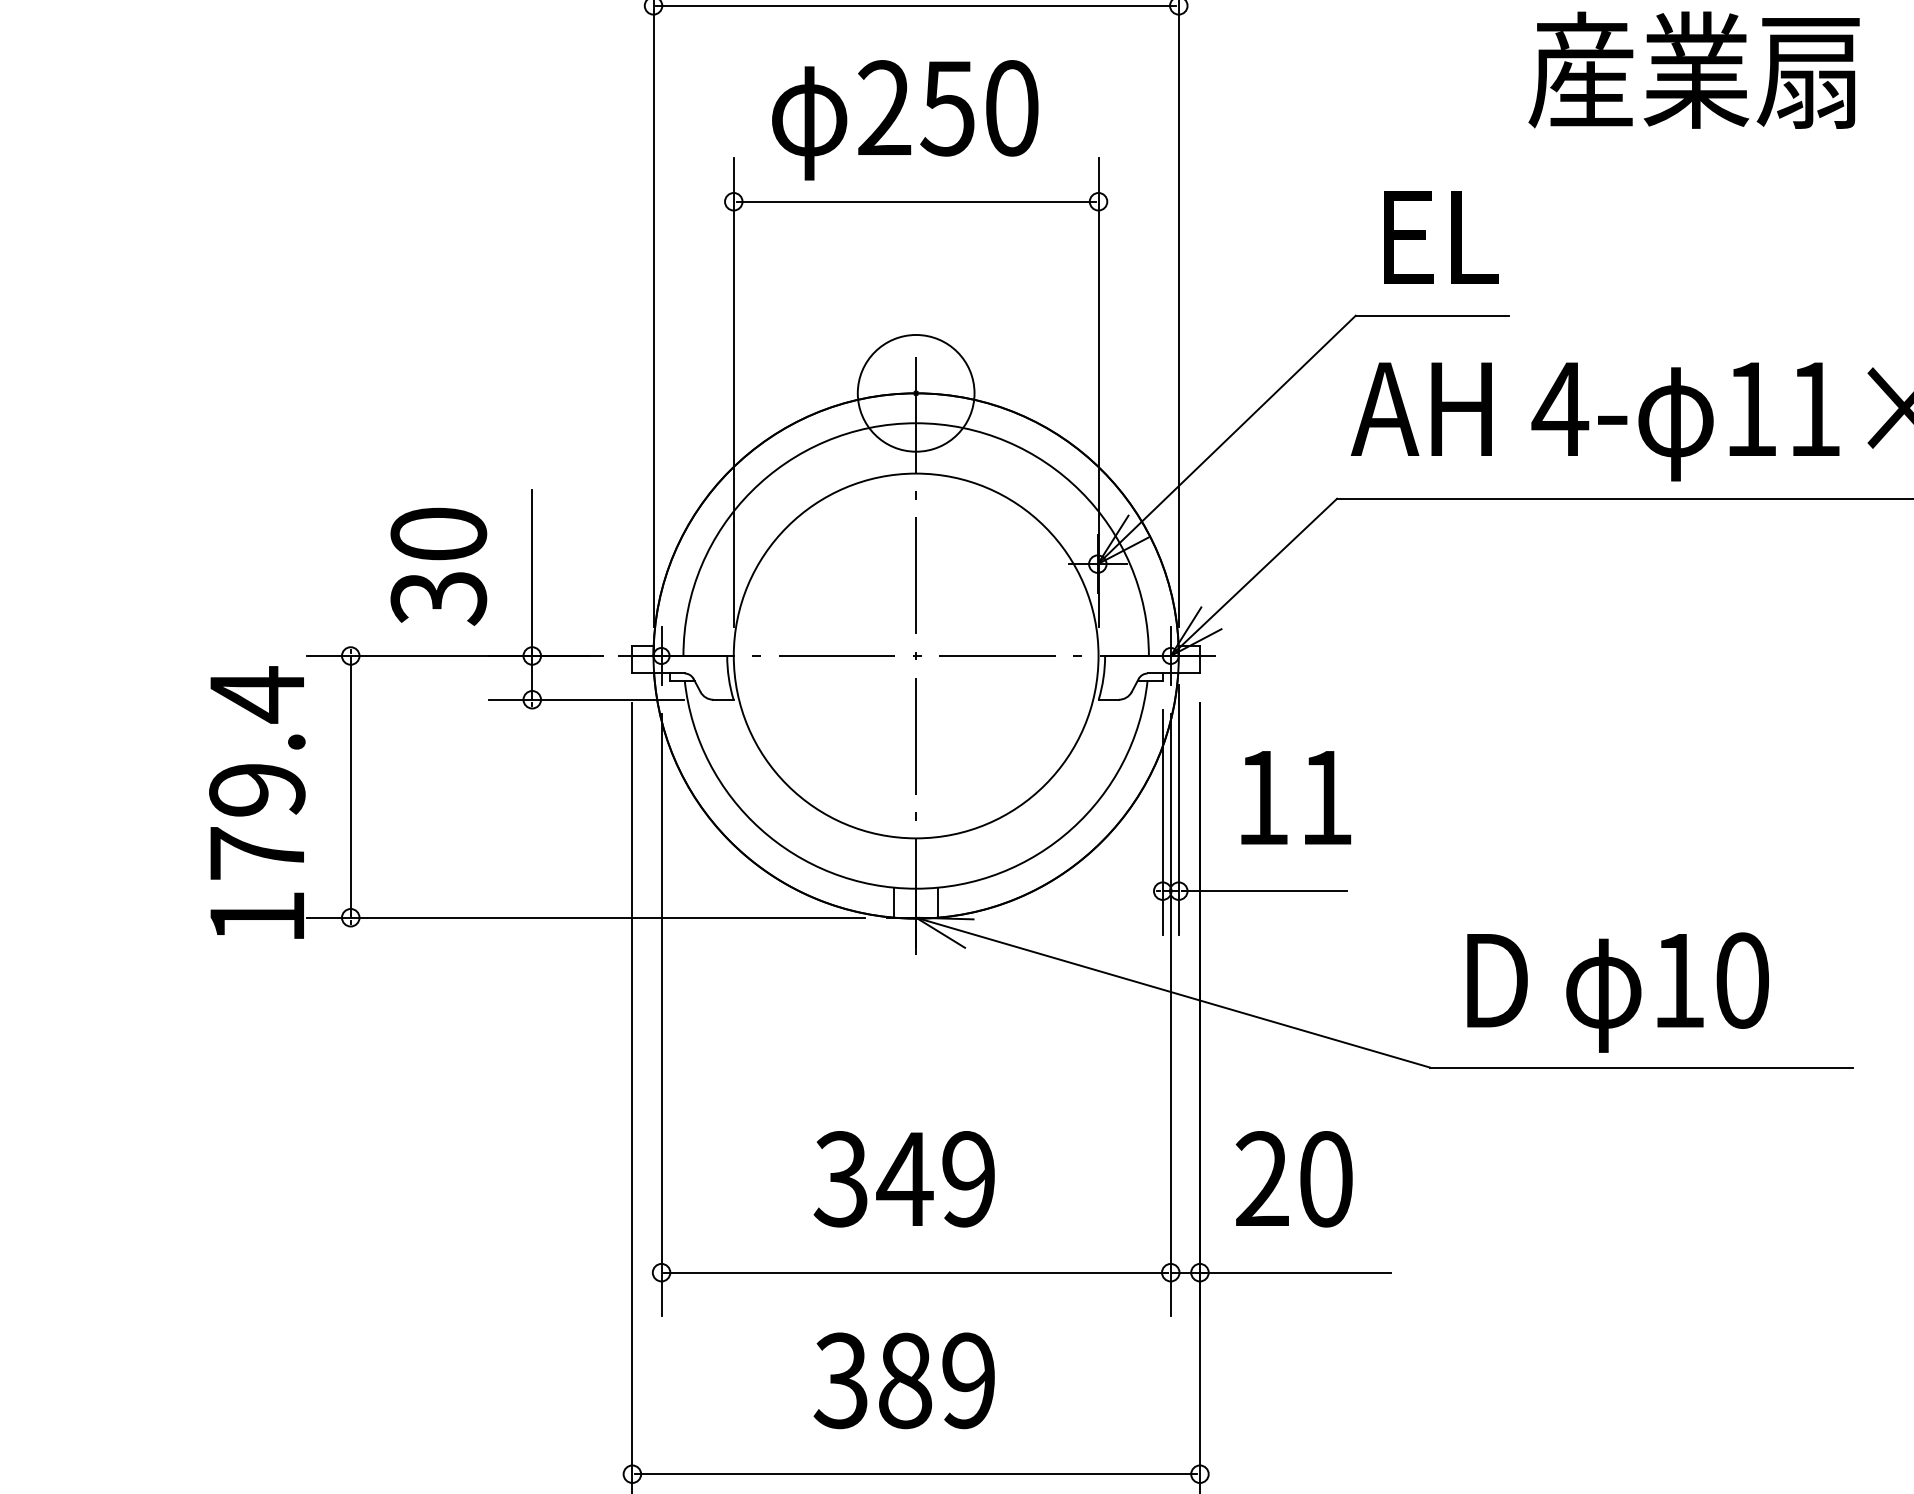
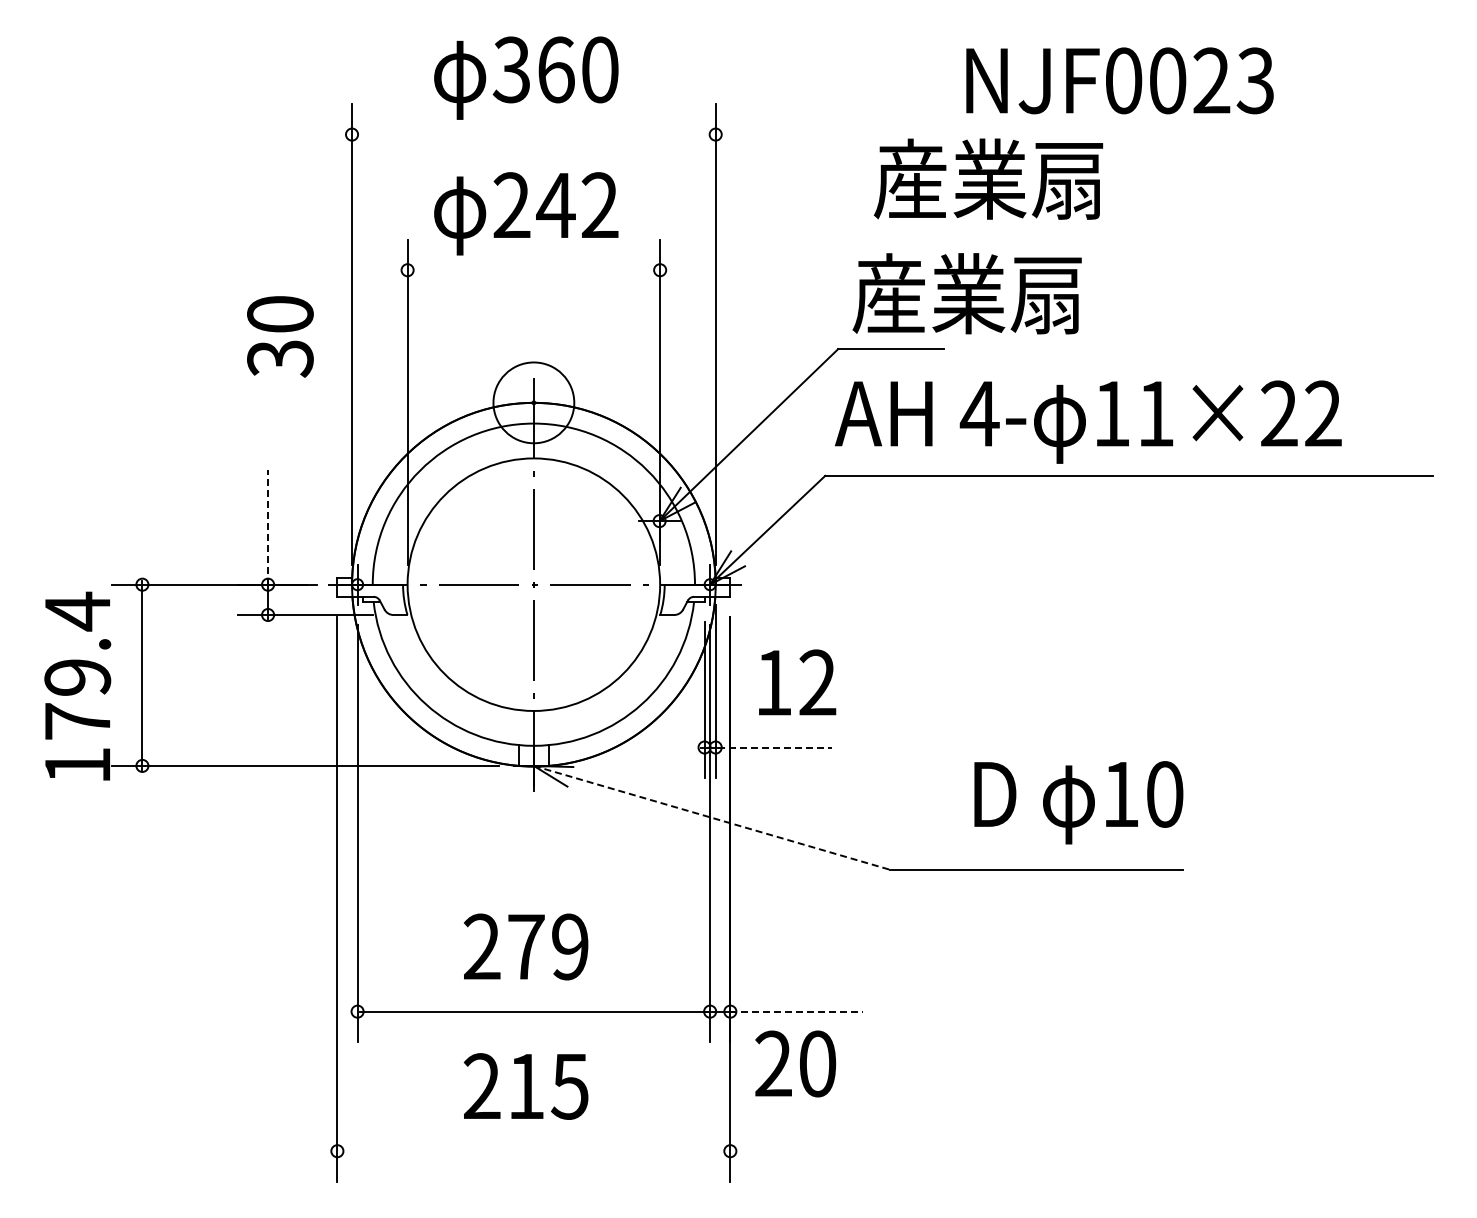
line: (915, 5) -> (533, 134), removed
text: (1694, 69) -> (988, 178), moved
text: (979, 108) -> (577, 205), 250 -> 242
line: (915, 202) -> (533, 270), removed
text: (1541, 235) -> (966, 293), EL -> 産業扇
text: (438, 566) -> (280, 336), moved
line: (532, 571) -> (268, 526), solid -> dashed
text: (1325, 797) -> (817, 682), 11 -> 12
line: (1265, 891) -> (775, 747), solid -> dashed
line: (1174, 992) -> (712, 817), solid -> dashed
text: (1617, 992) -> (1078, 802), moved
text: (873, 1178) -> (504, 946), 349 -> 279
text: (1294, 1178) -> (795, 1063), moved
line: (1296, 1272) -> (797, 1011), solid -> dashed
text: (904, 1380) -> (525, 1086), 389 -> 215
line: (915, 1474) -> (533, 1151), removed

